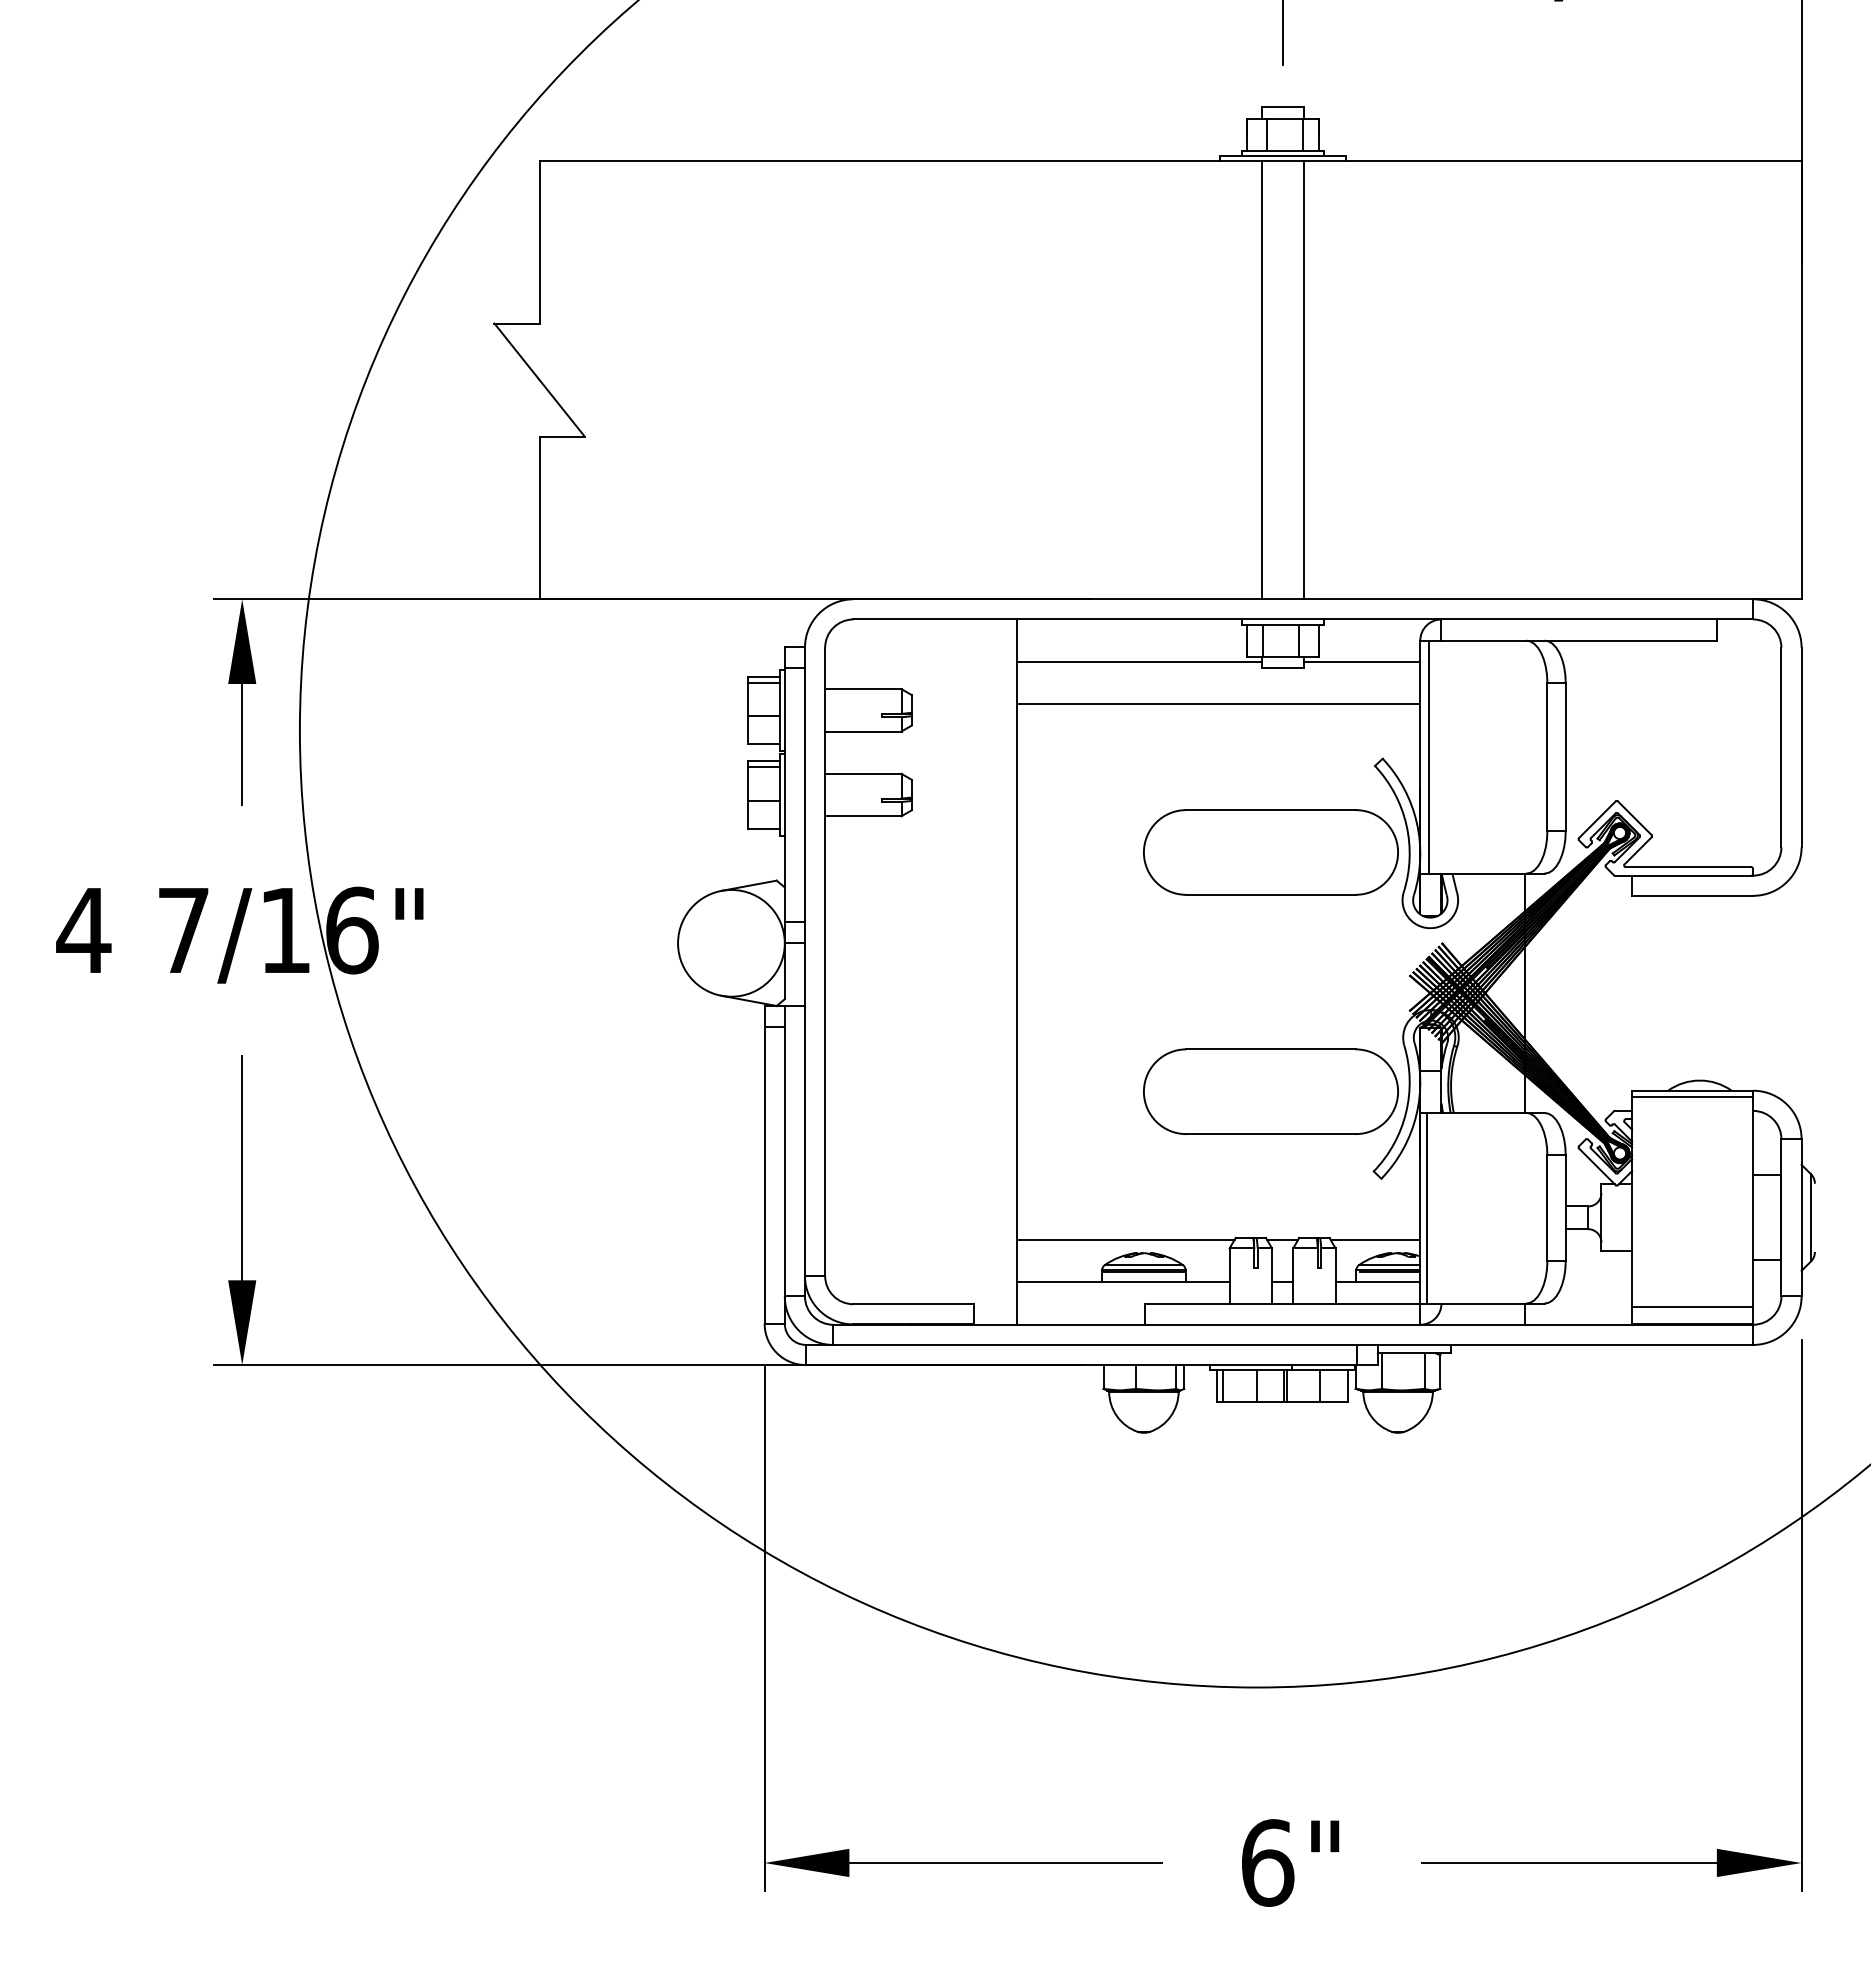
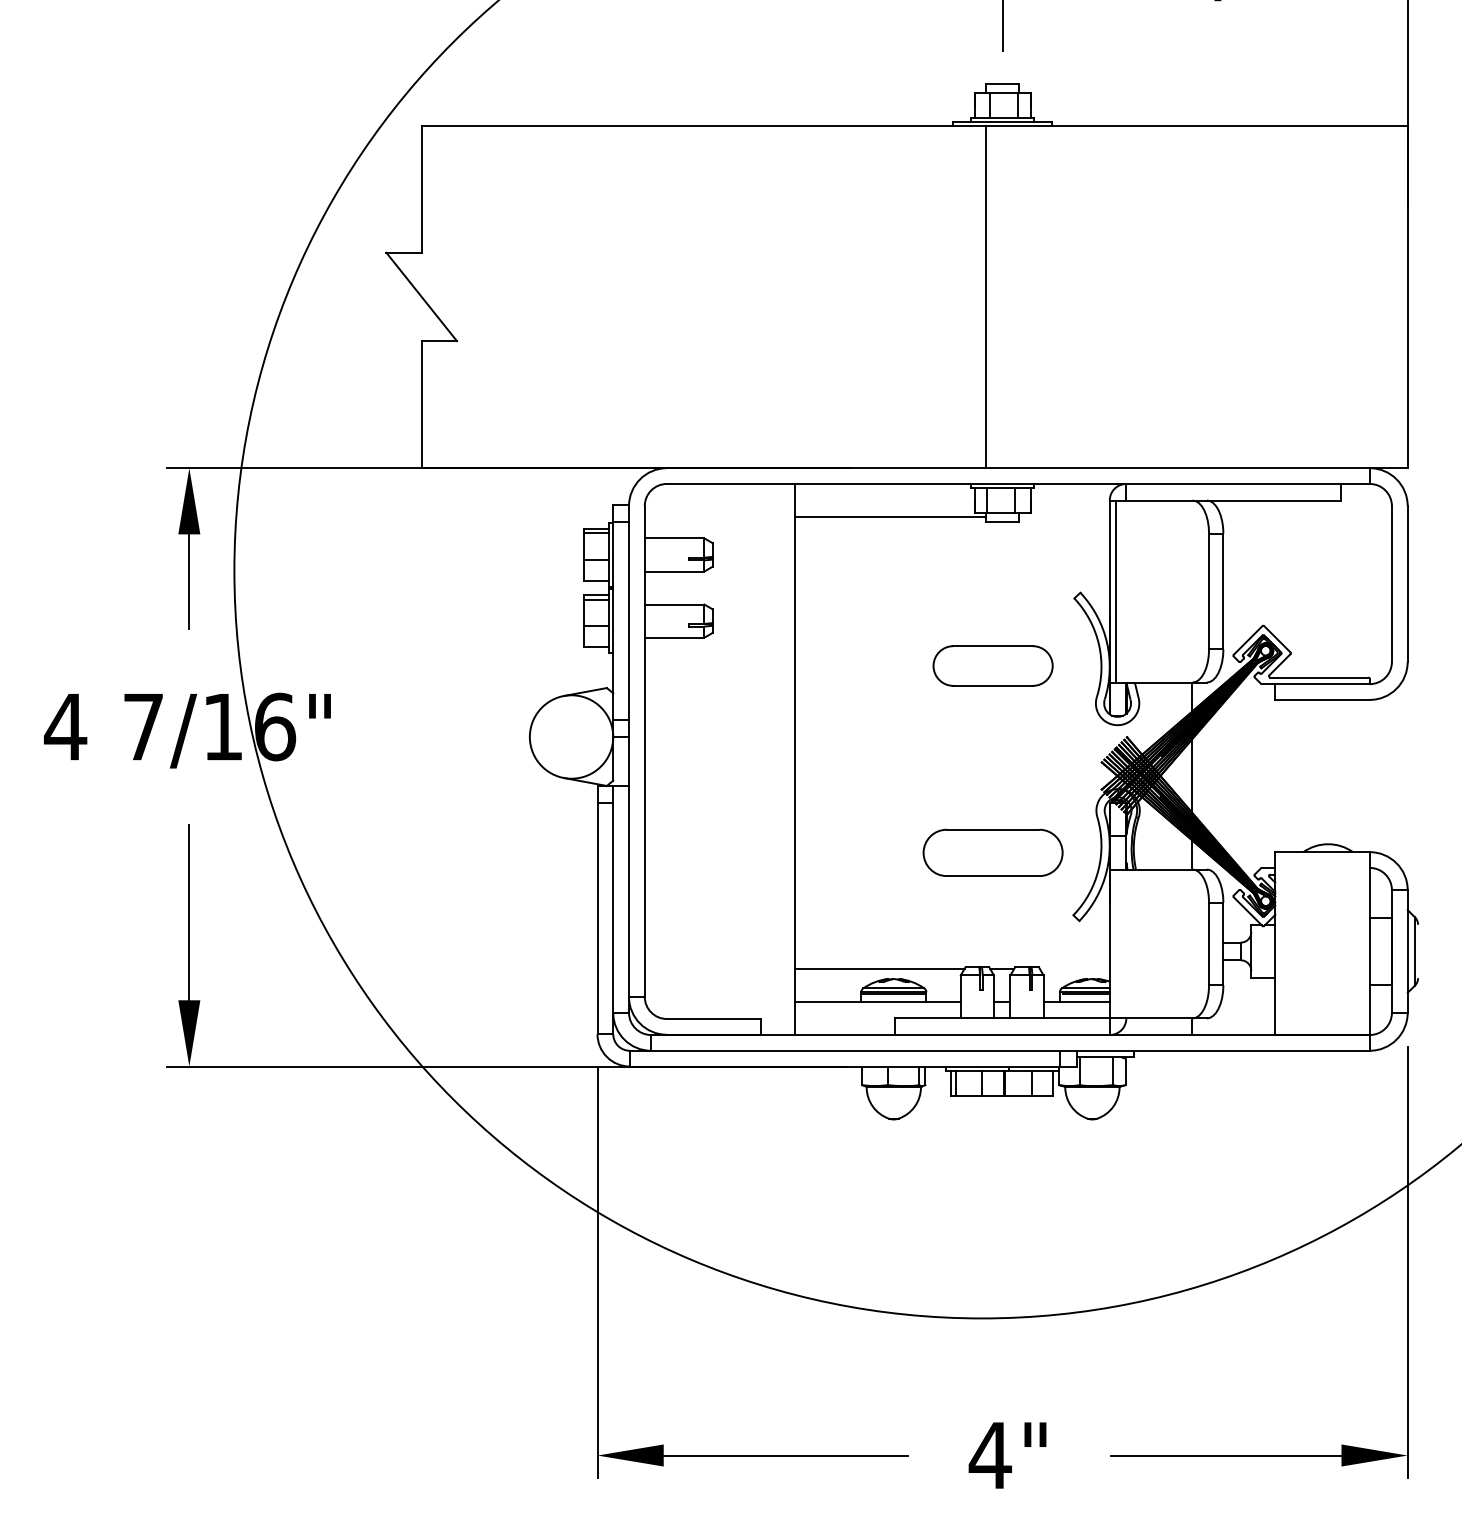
line: (1304, 379) -> (1019, 296), removed
line: (1362, 661) -> (1064, 516), removed
line: (1218, 704) -> (952, 550), removed
part: (1270, 852) -> (992, 666), size x0.6
part: (1270, 1091) -> (992, 852), size x0.7
line: (1692, 1097) -> (1322, 857), removed
line: (1427, 1207) -> (1115, 943), removed
line: (1375, 1240) -> (1074, 969), removed
line: (1692, 1306) -> (1322, 1020), removed
text: (1267, 1862) -> (990, 1455), 6" -> 4"

